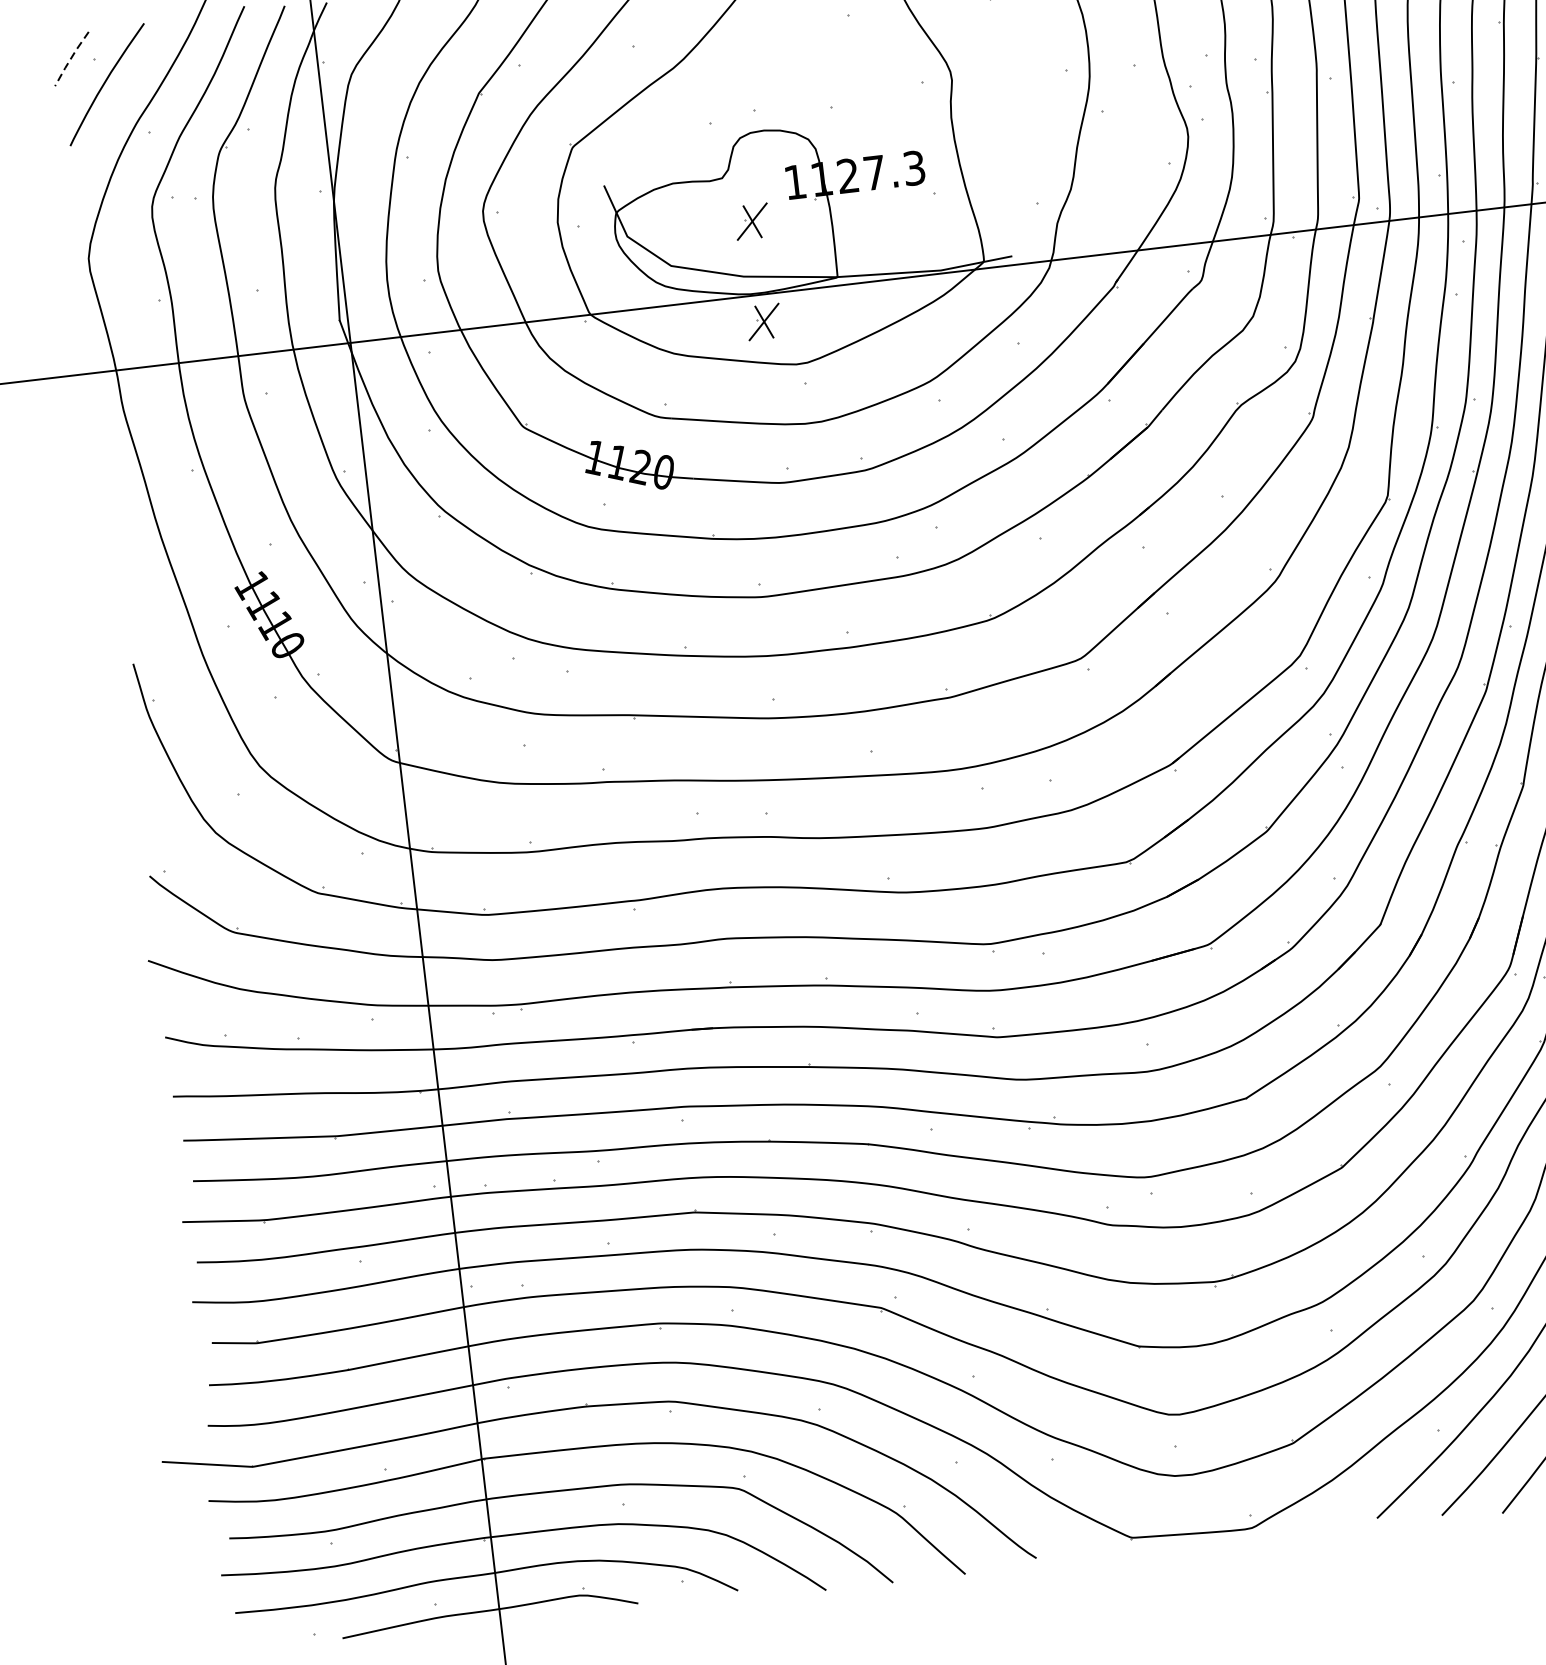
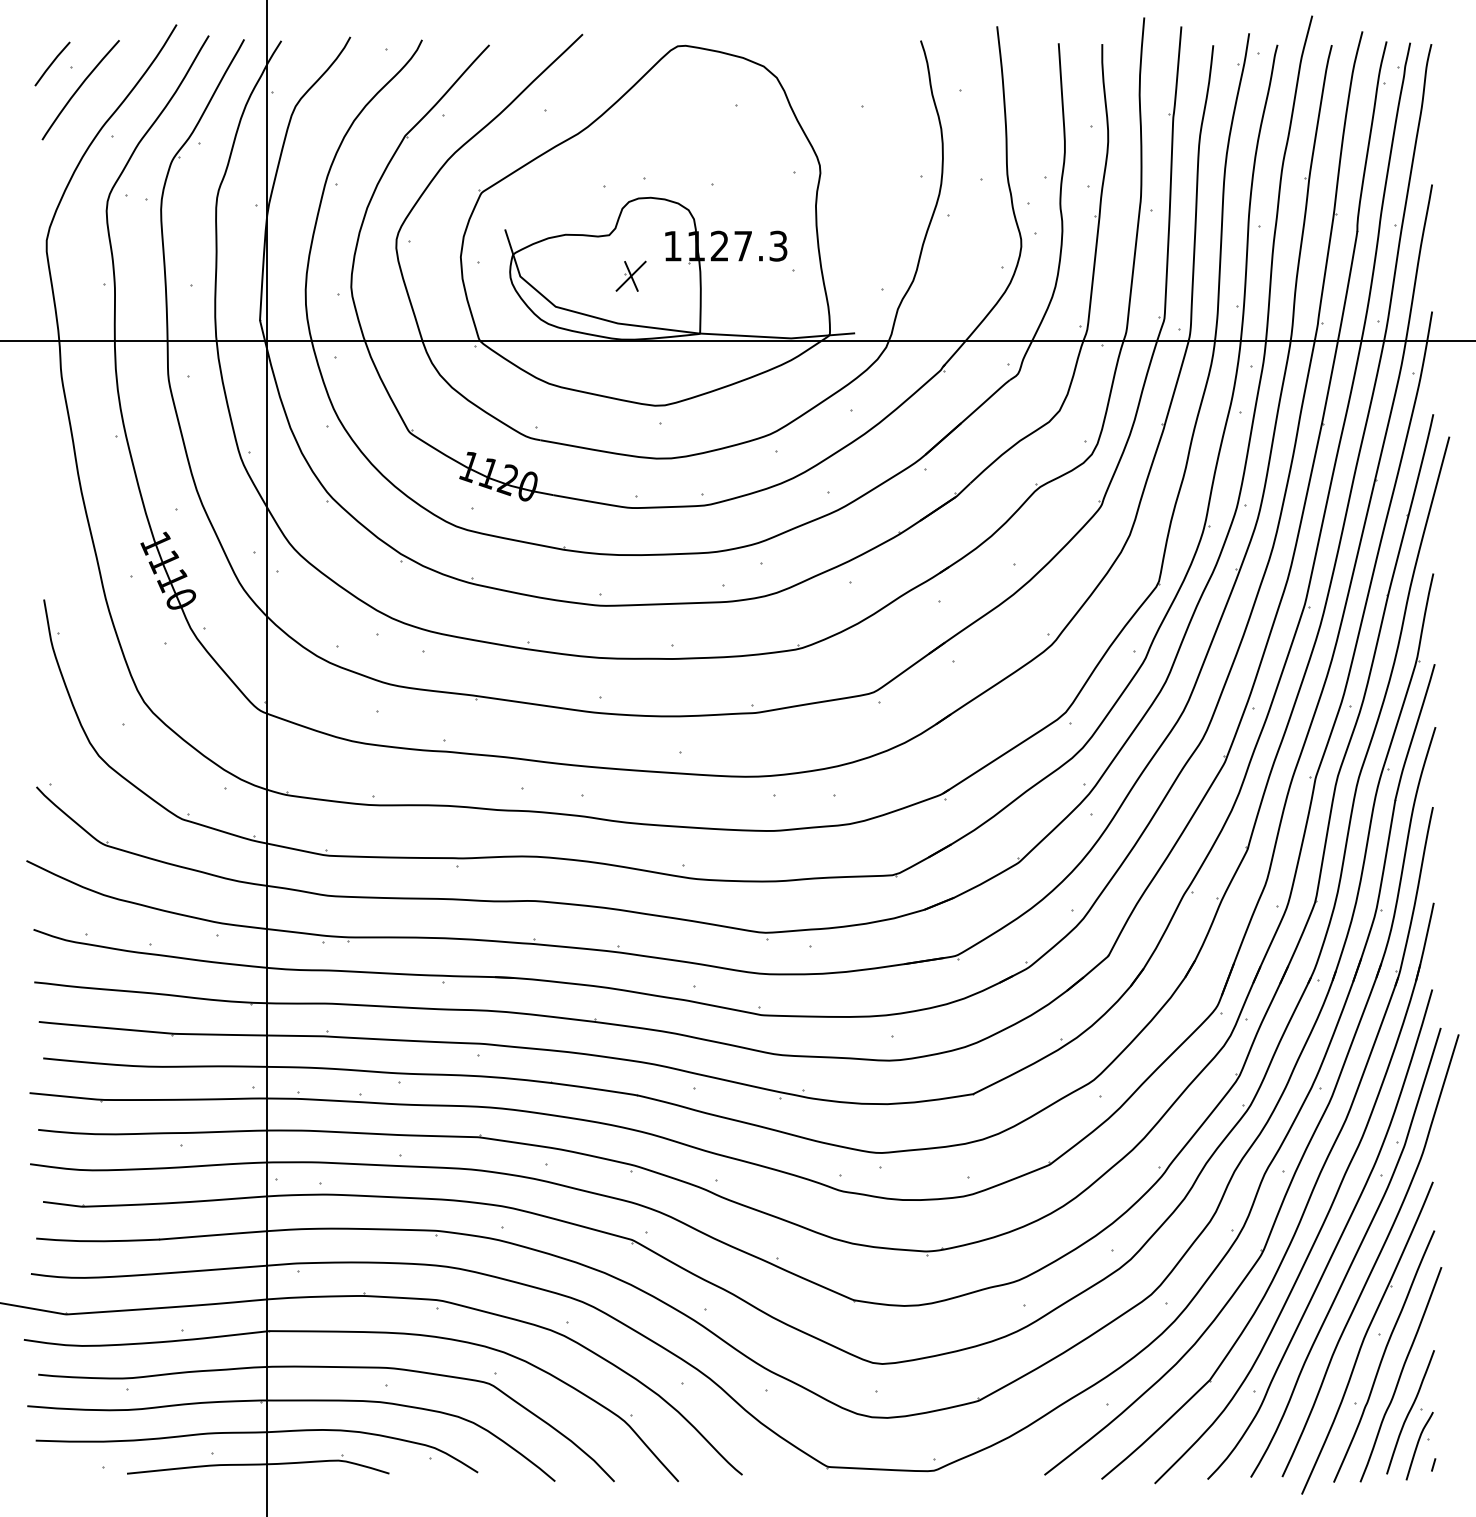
line: (70, 58) -> (51, 63), dashed -> solid
part: (763, 321) -> (630, 364), removed

